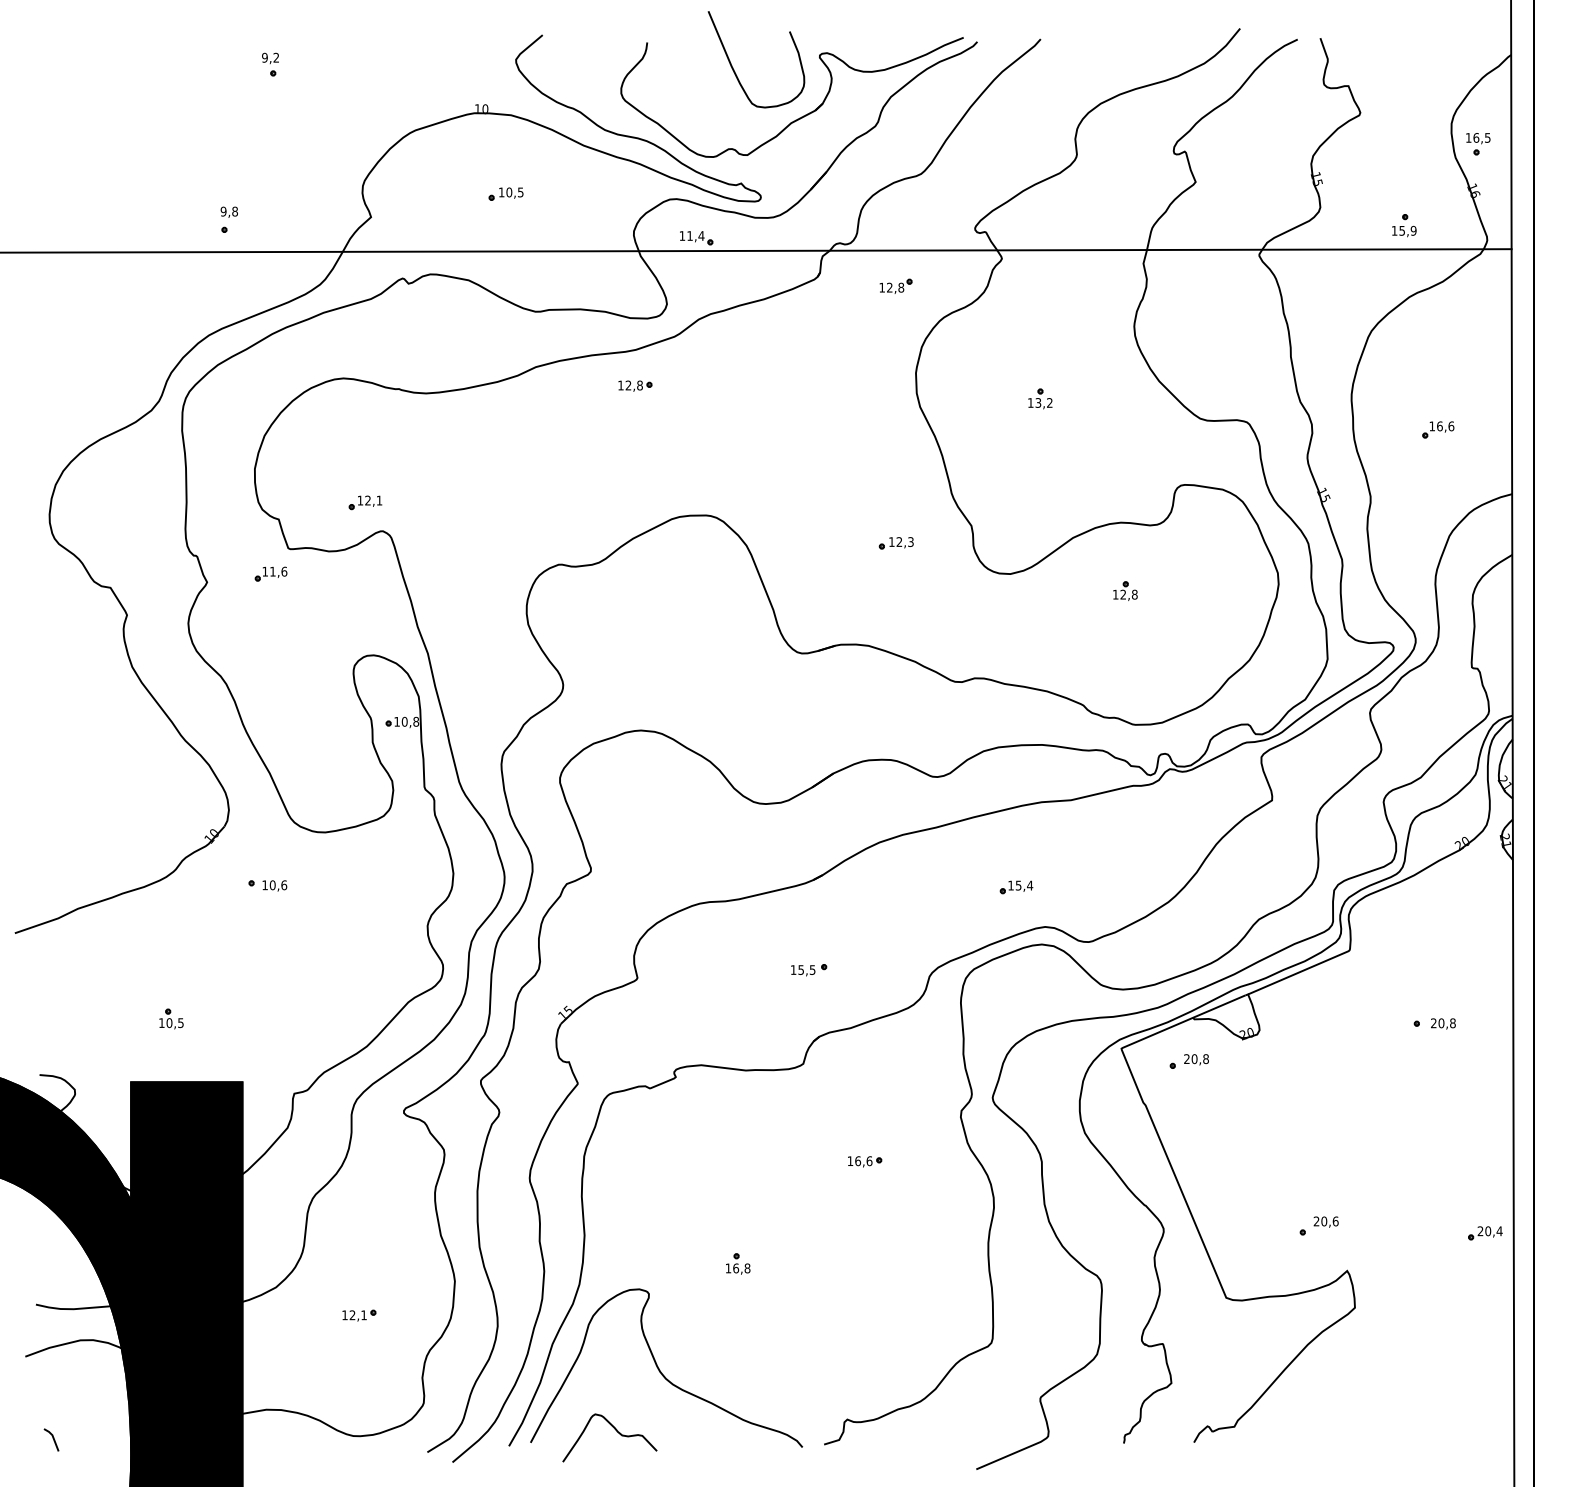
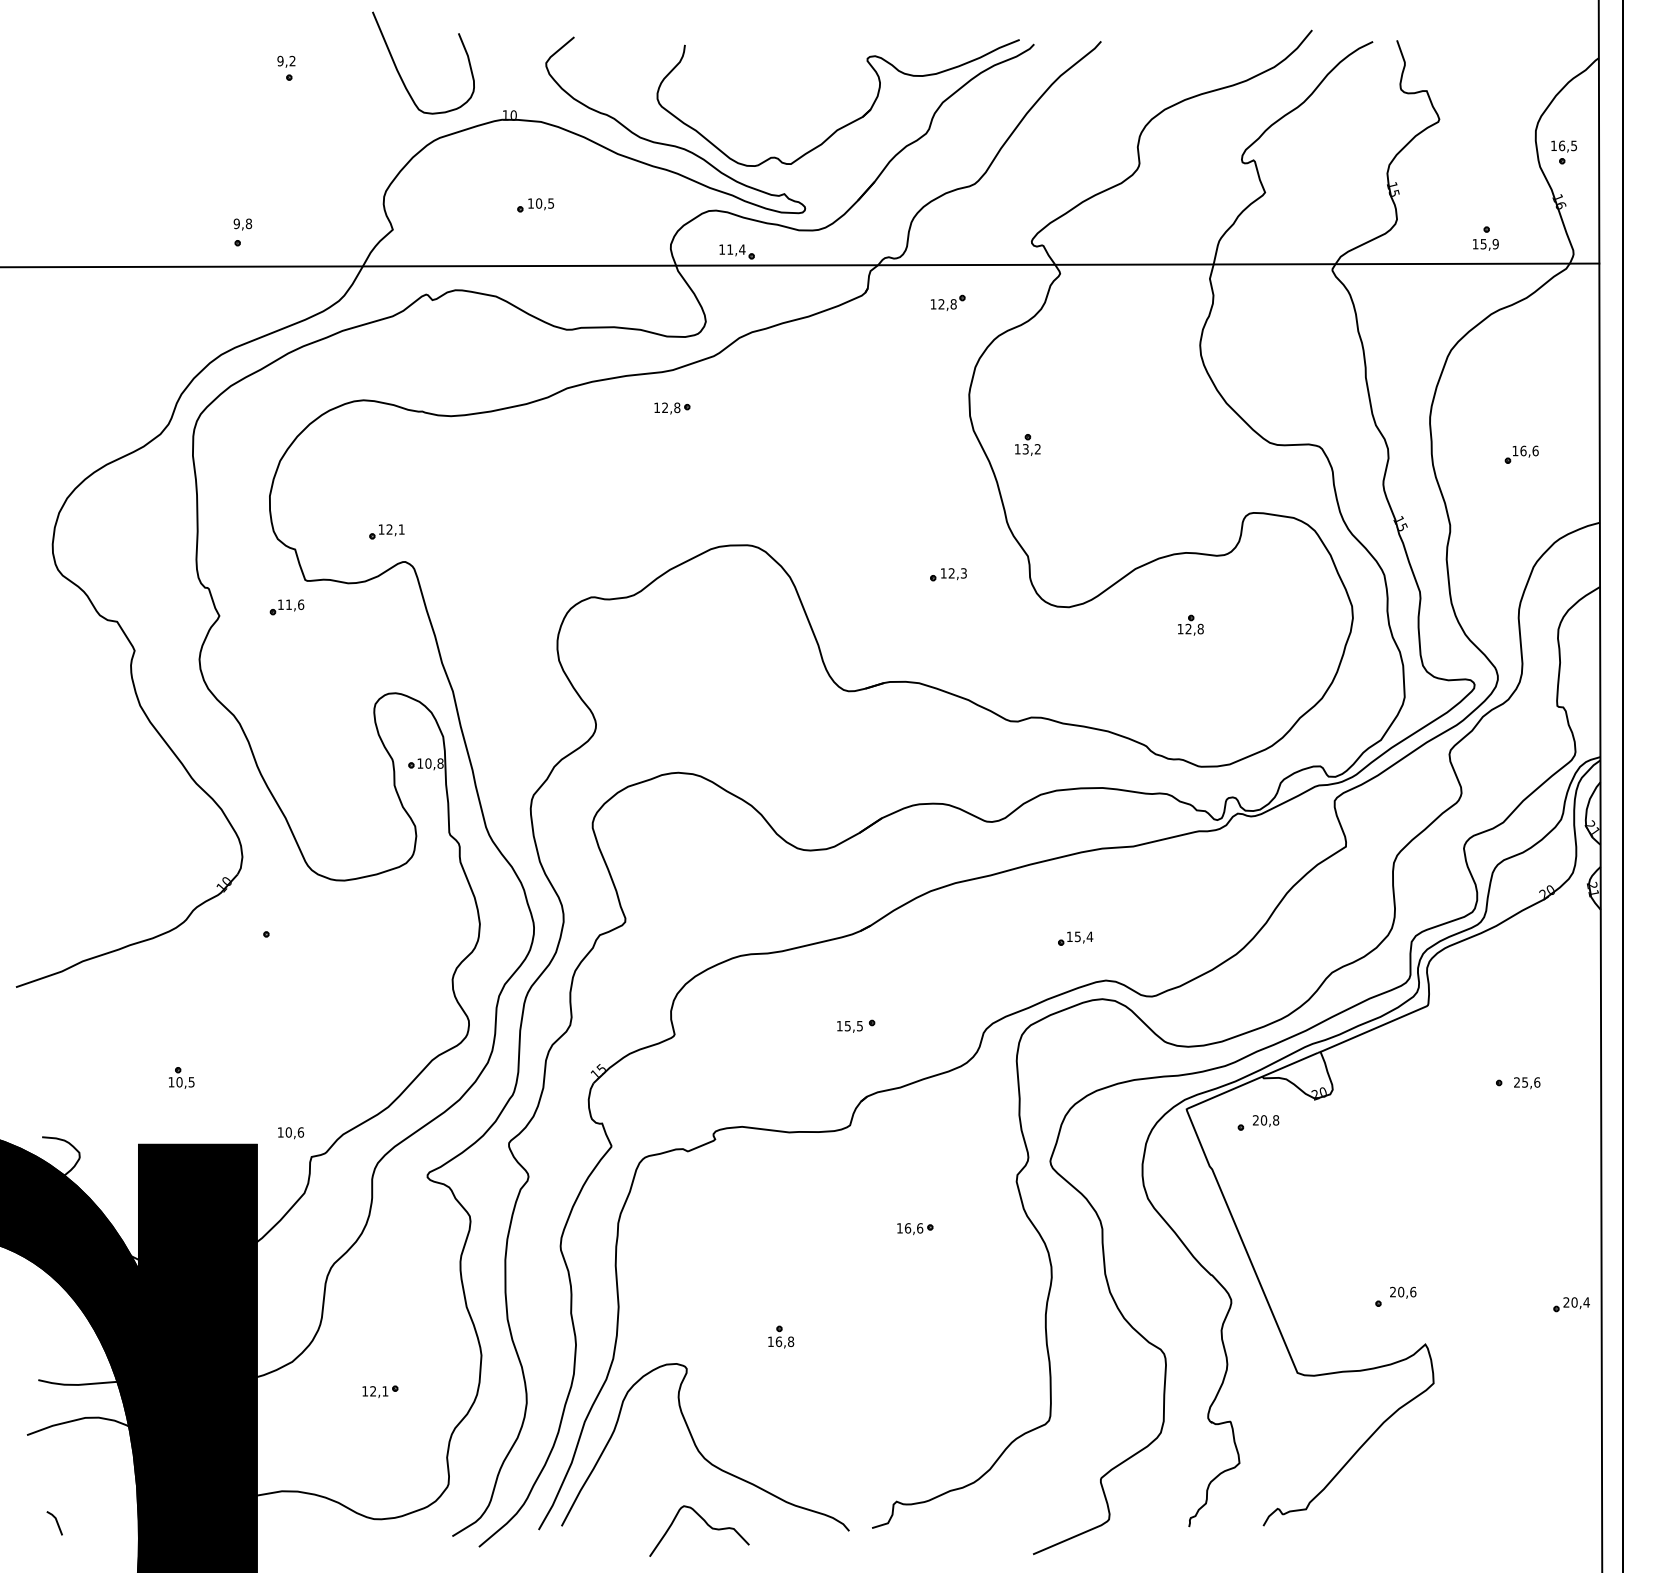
curve: (734, 70) -> (400, 74), moved
part: (1040, 398) -> (1027, 444), moved
text: (275, 886) -> (291, 1133), moved
text: (1447, 1023) -> (1531, 1082), 20,8 -> 25,6
curve: (615, 1430) -> (705, 1523), moved

